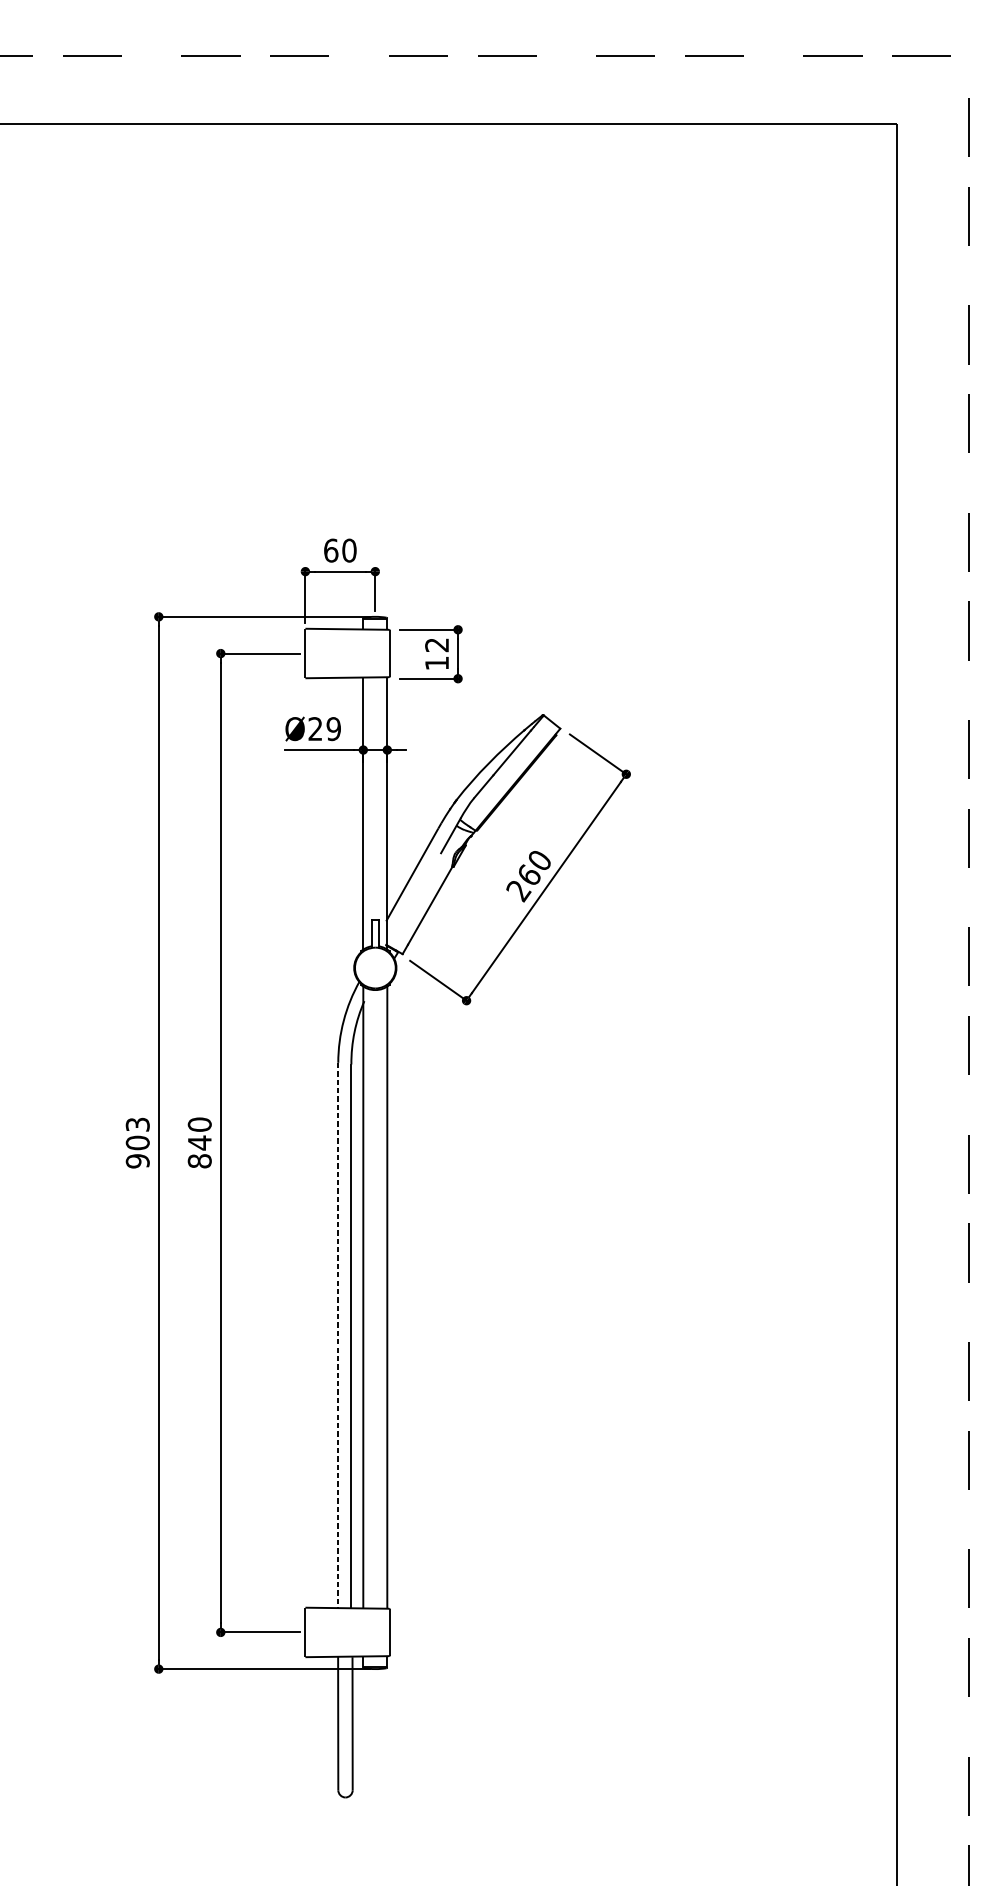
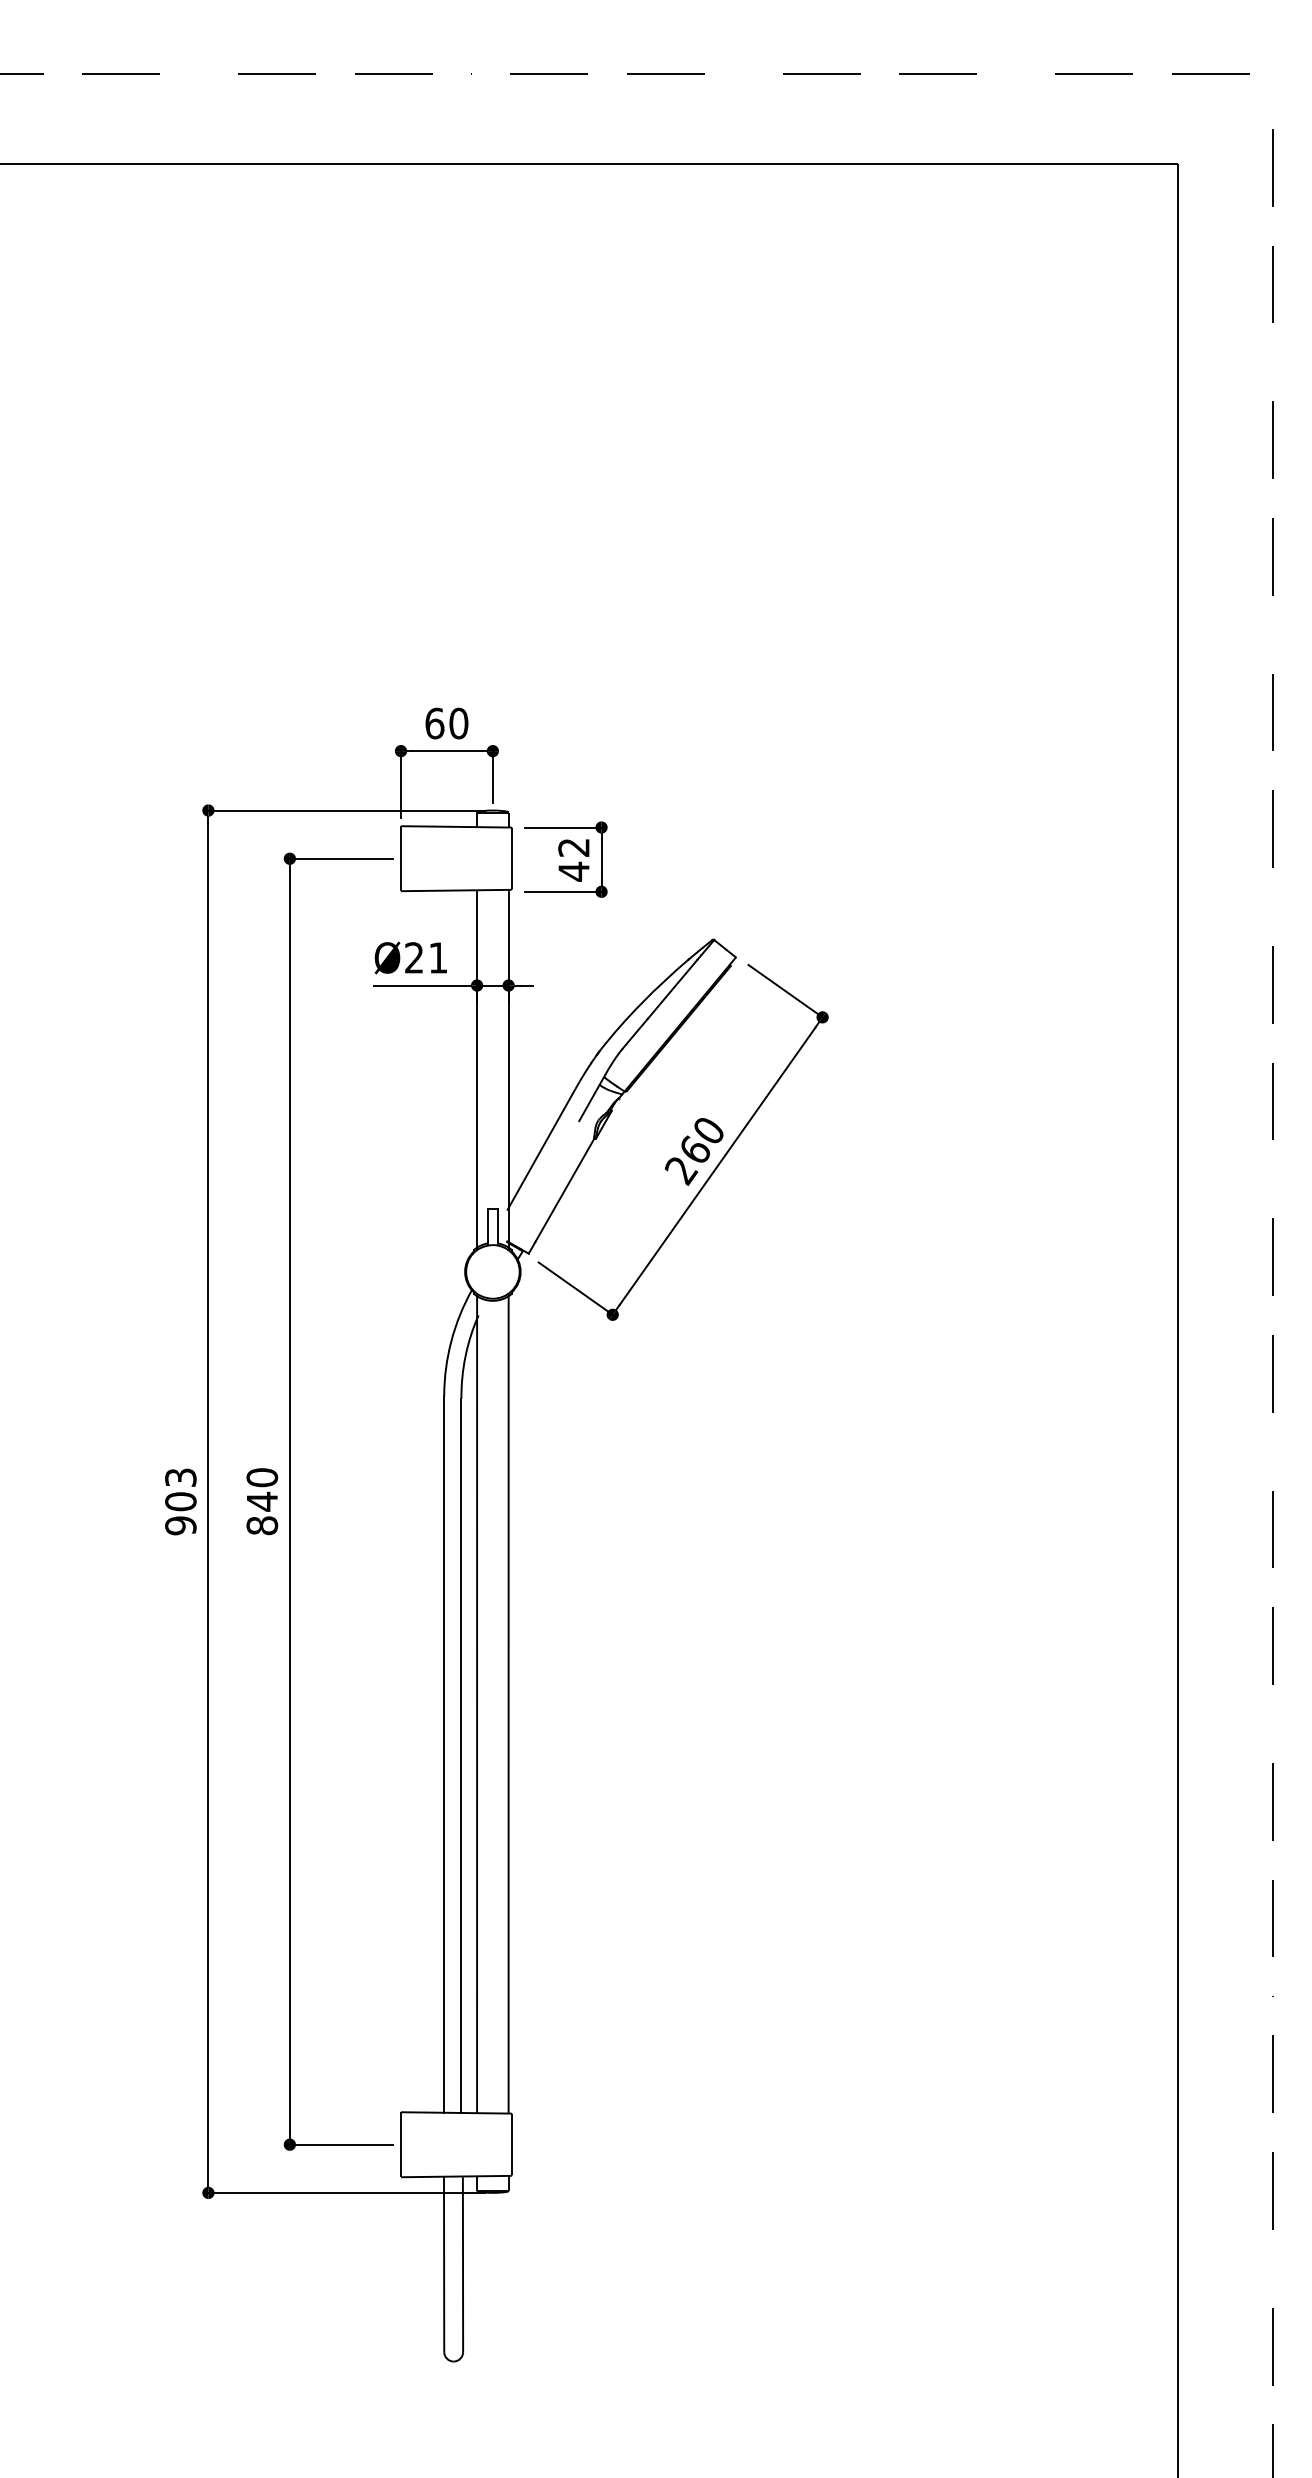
text: (436, 663) -> (573, 871), 12 -> 42
text: (333, 728) -> (437, 957), Ø29 -> Ø21
line: (338, 1336) -> (444, 1755), dashed -> solid

